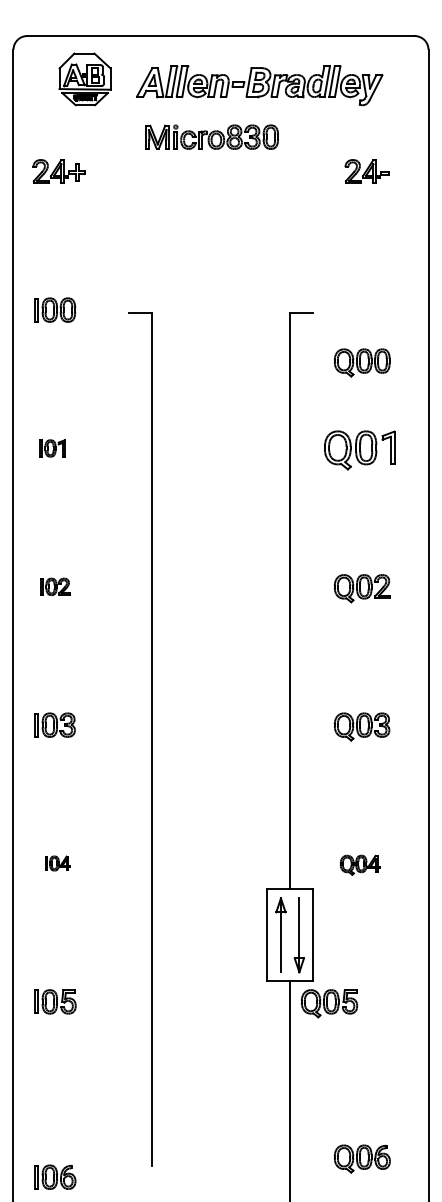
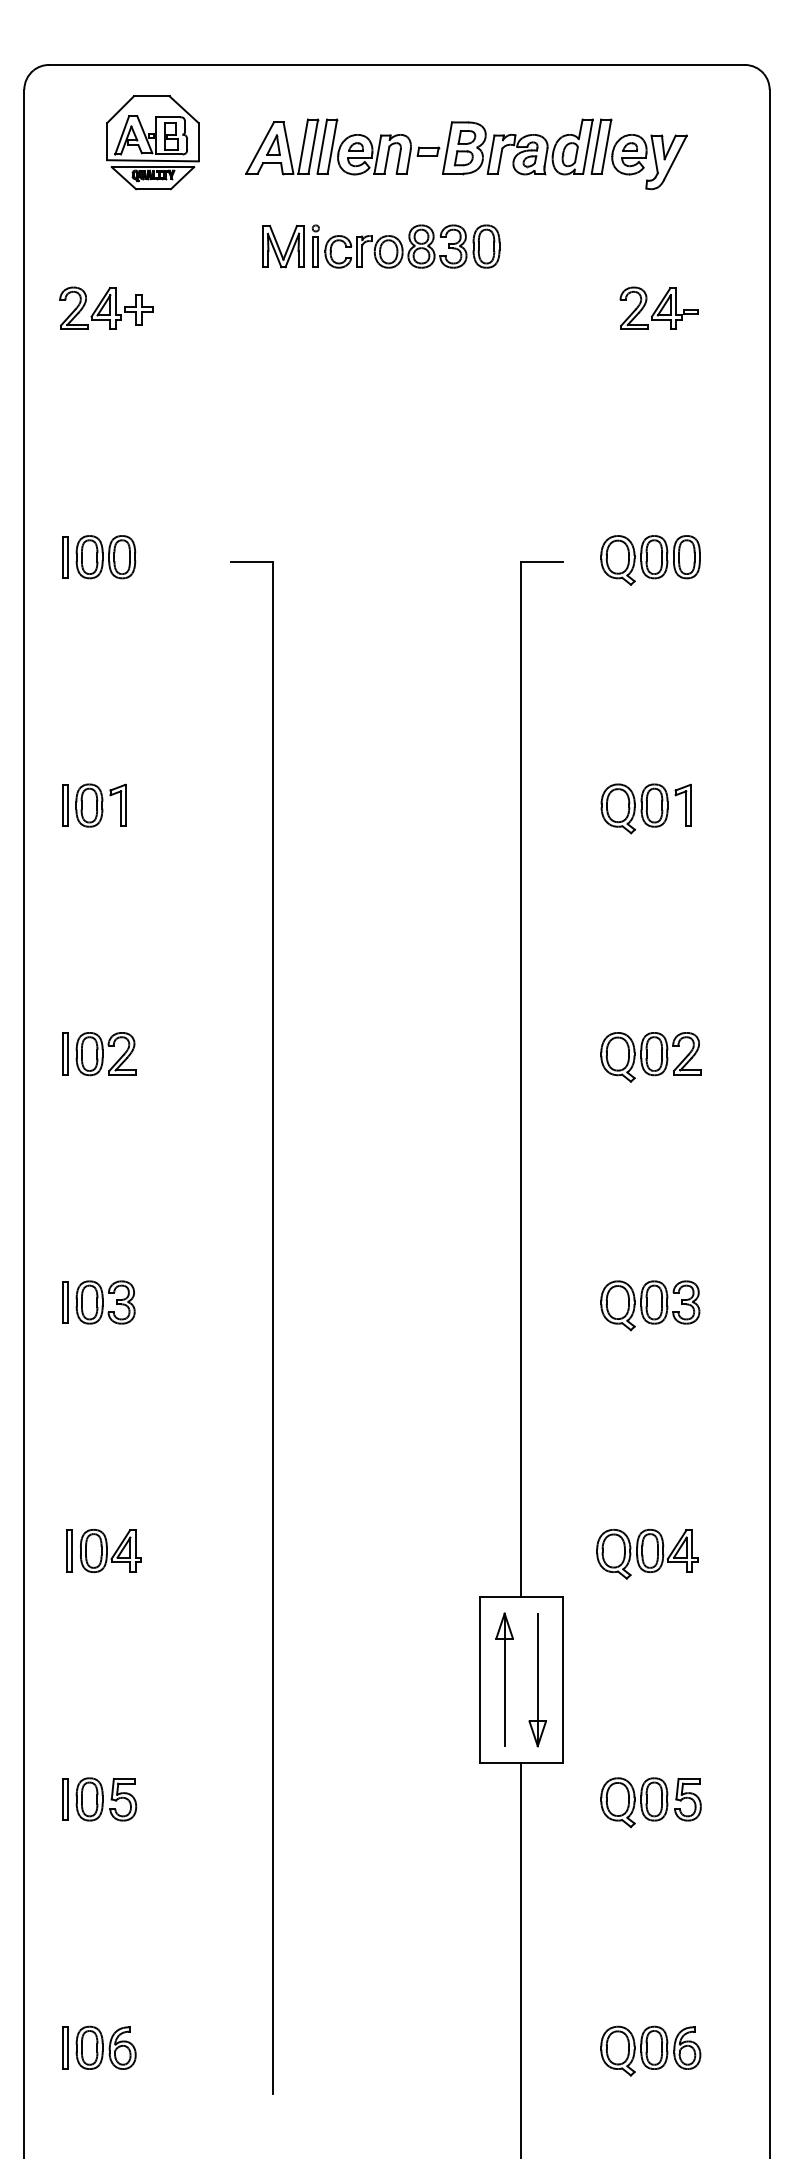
part: (361, 362) -> (649, 559), moved
part: (52, 448) -> (94, 805), size x1.43
part: (359, 449) -> (645, 807), size x0.71
part: (55, 586) -> (99, 1053), size x1.43
part: (57, 863) -> (103, 1550), size x1.67
part: (359, 864) -> (645, 1552), size x1.43
part: (329, 1003) -> (651, 1802), moved
part: (361, 1158) -> (649, 2050), moved
part: (55, 1176) -> (99, 2046), moved

